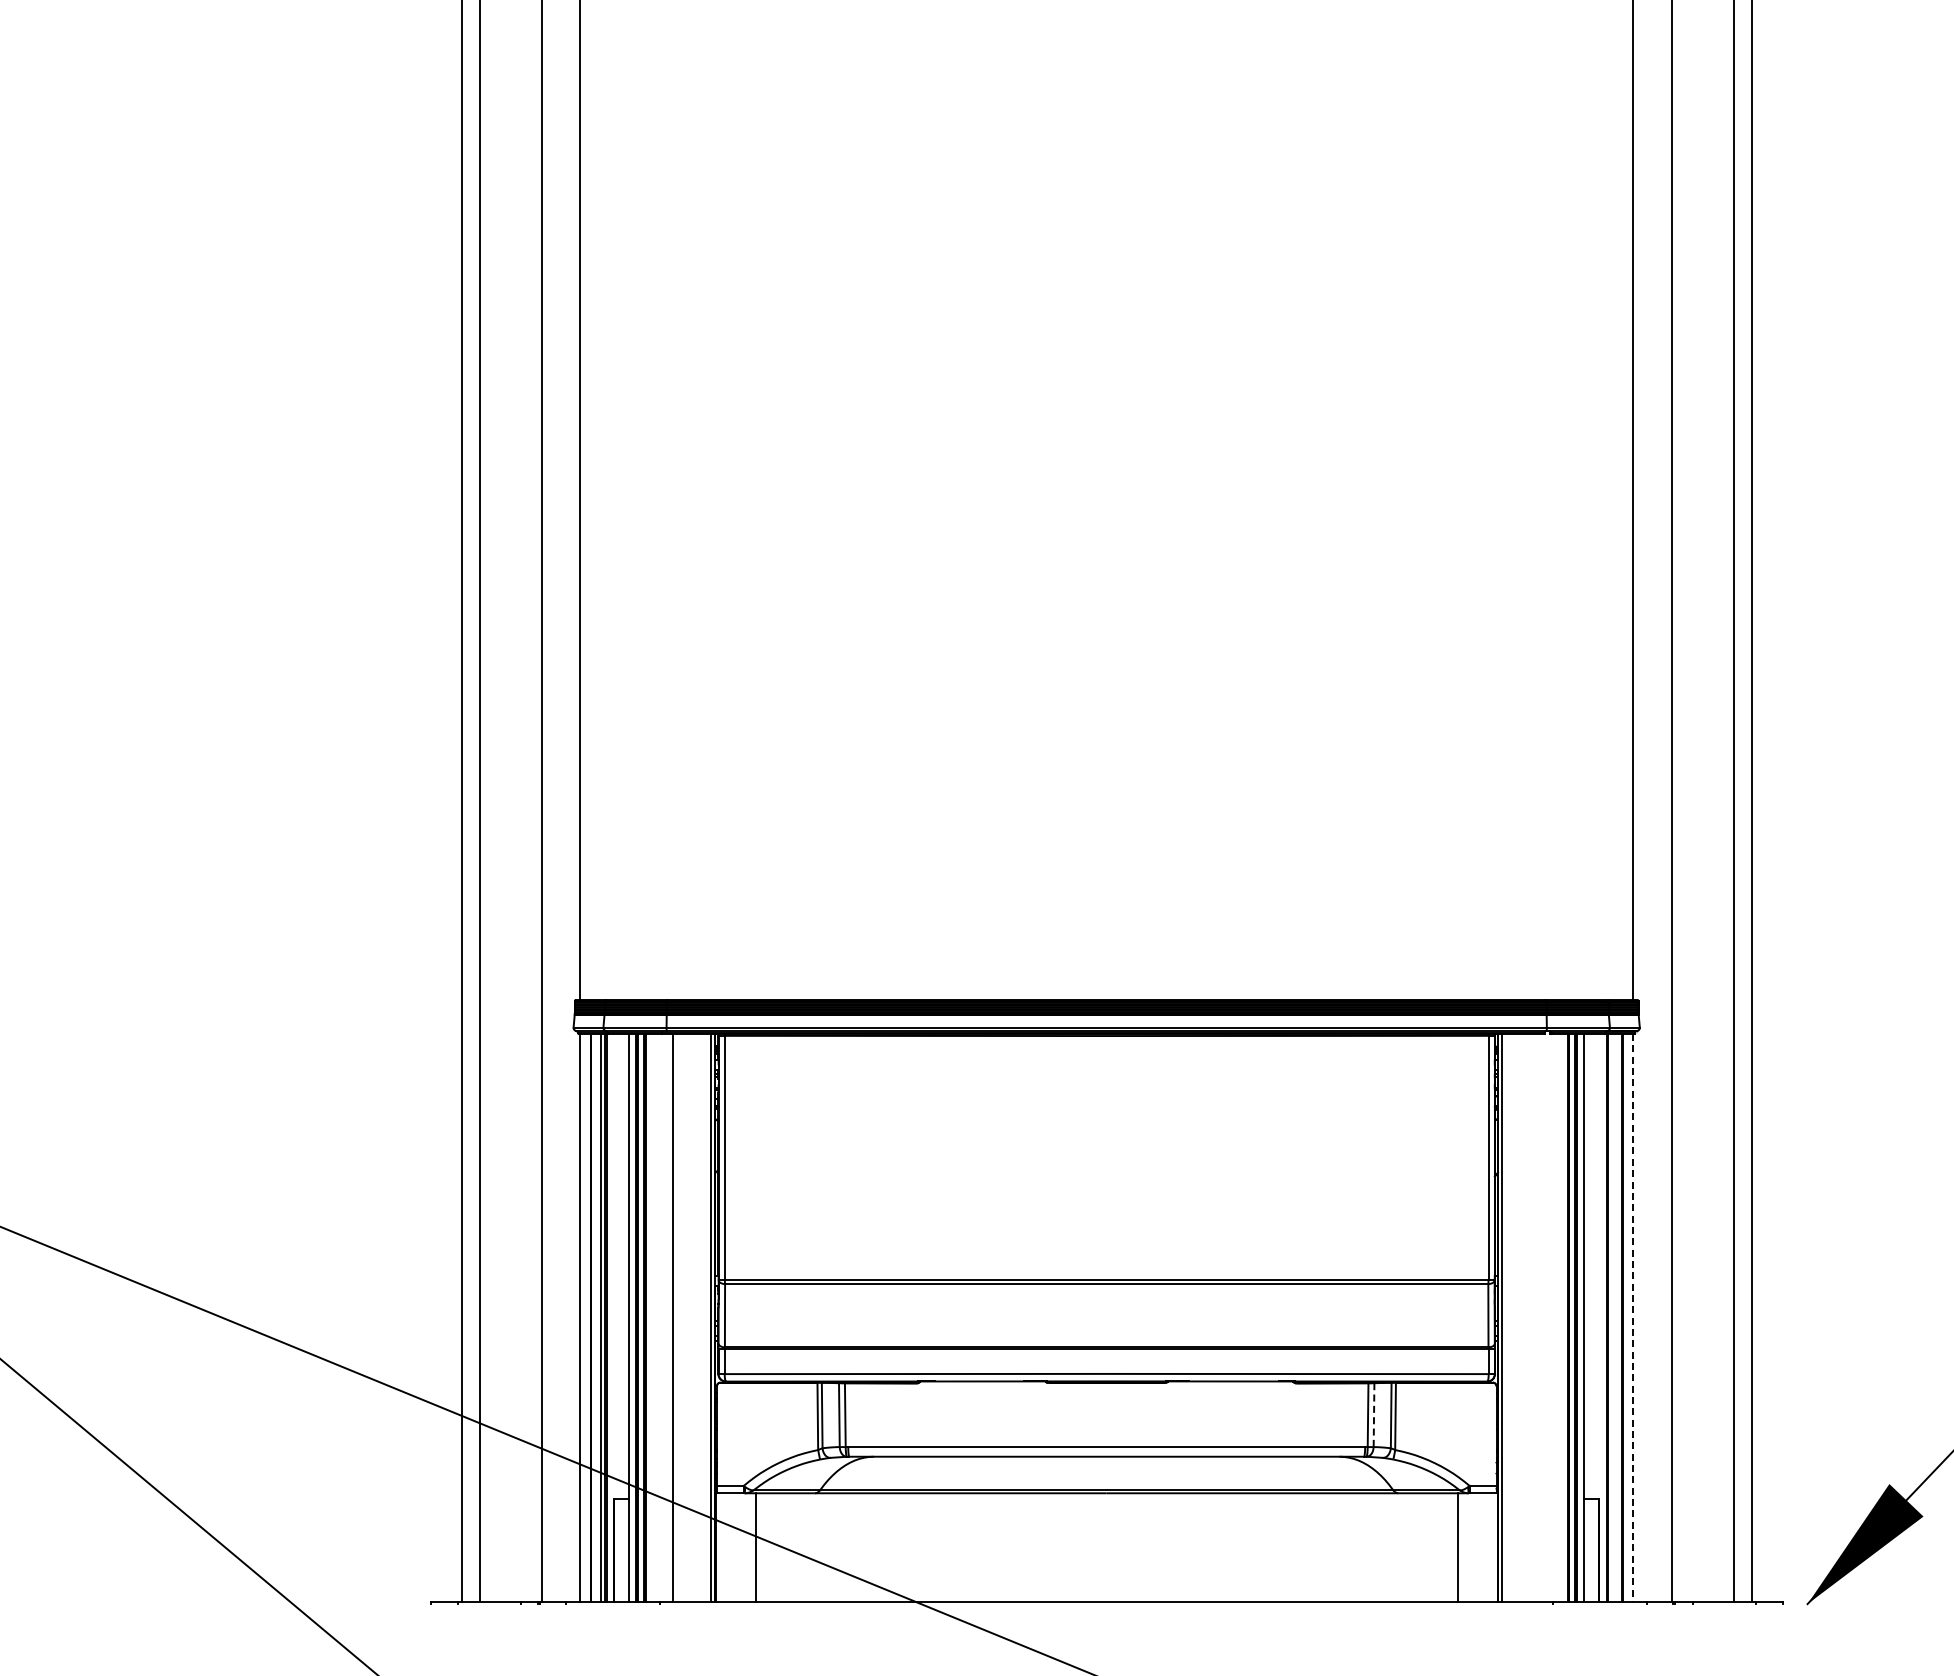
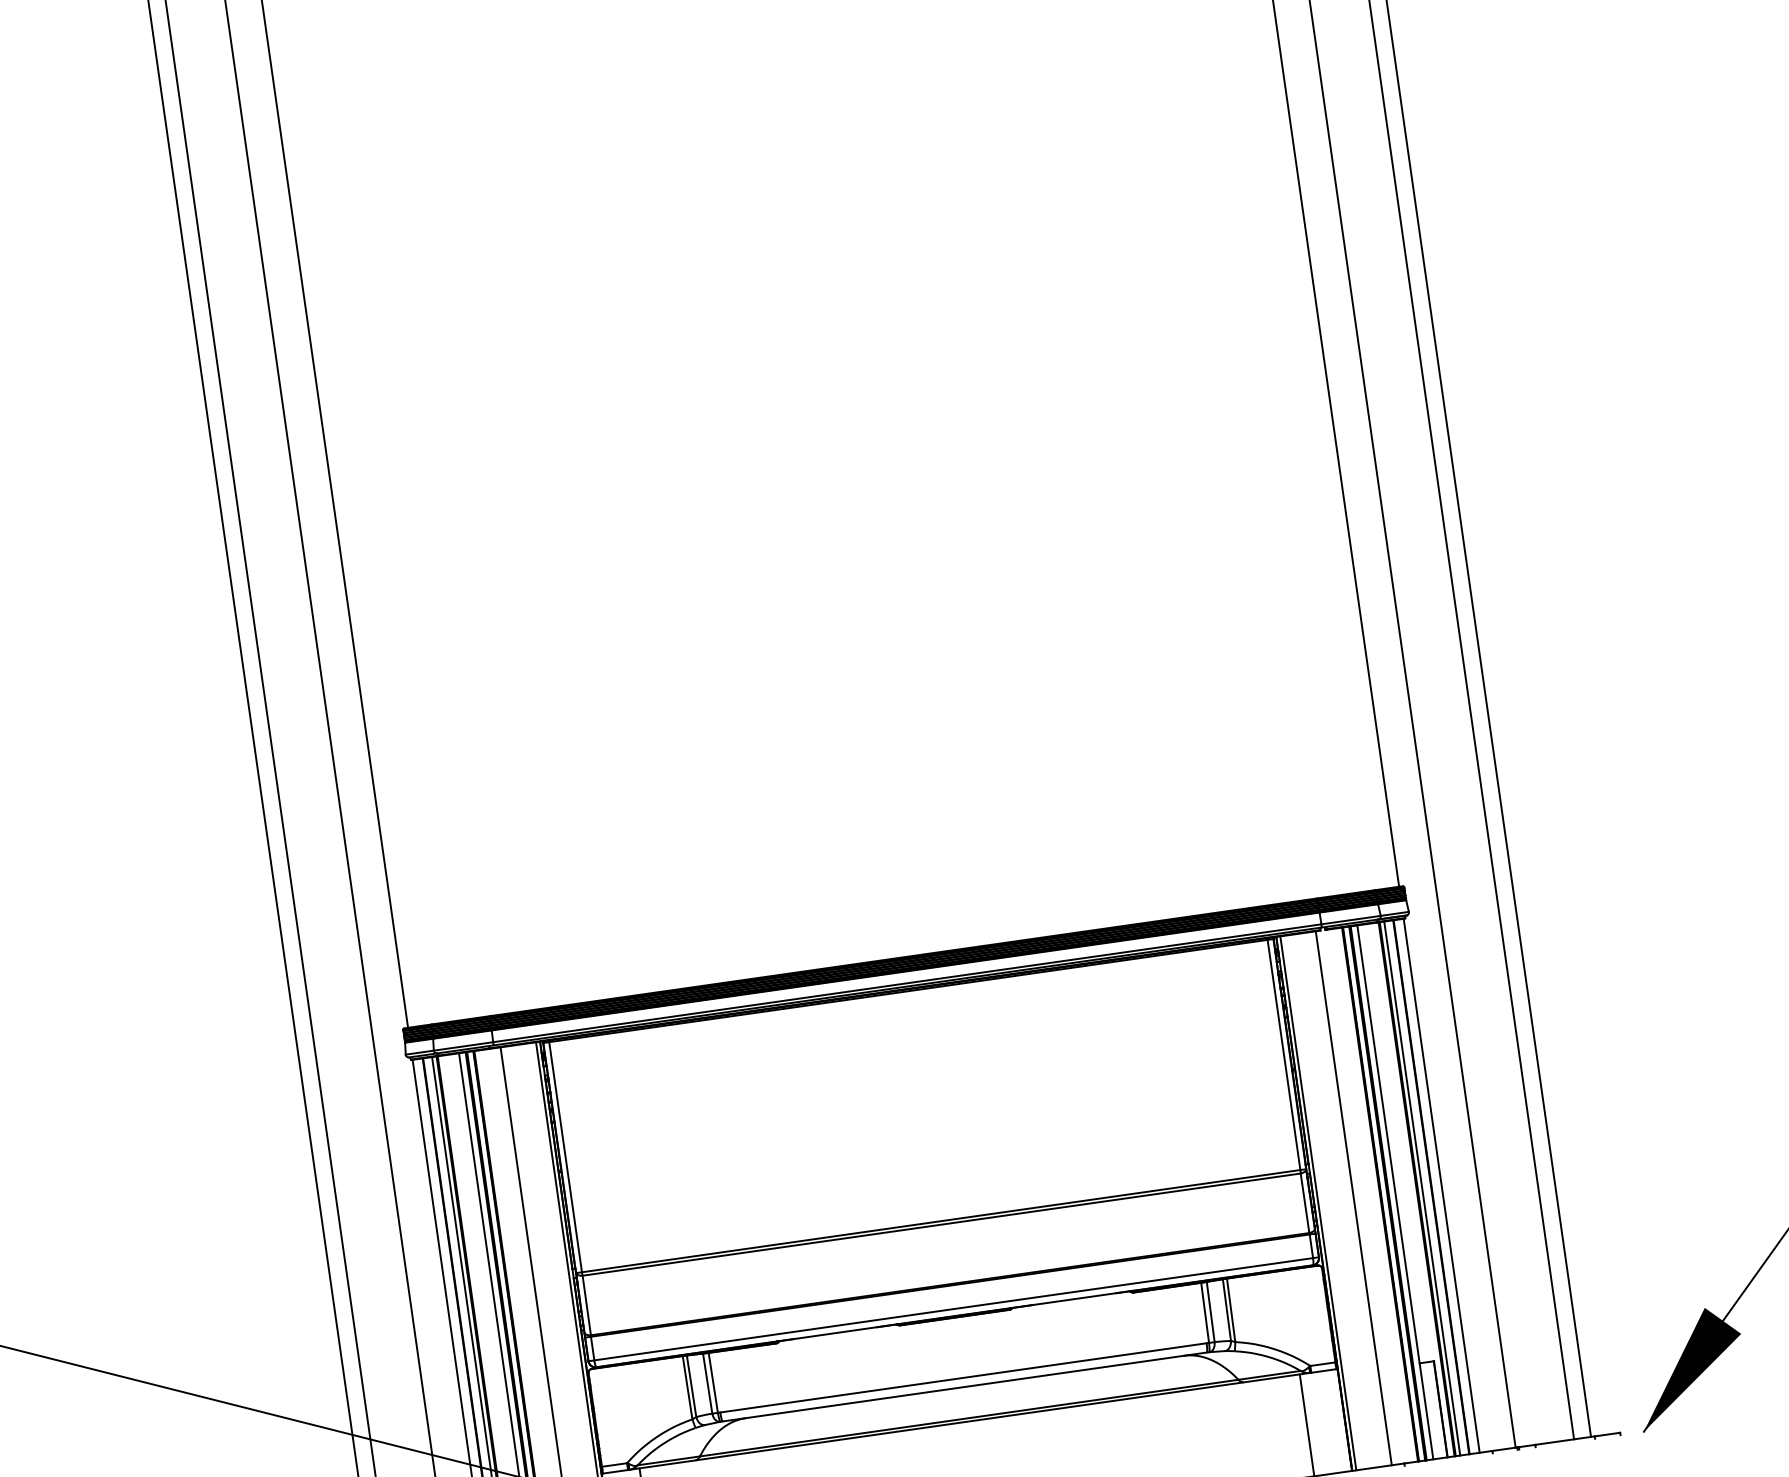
line: (1539, 1317) -> (1353, 1198), added
line: (1612, 1317) -> (1421, 1188), added
line: (1633, 1317) -> (1441, 1185), dashed -> solid
line: (1374, 1415) -> (1211, 1312), dashed -> solid

